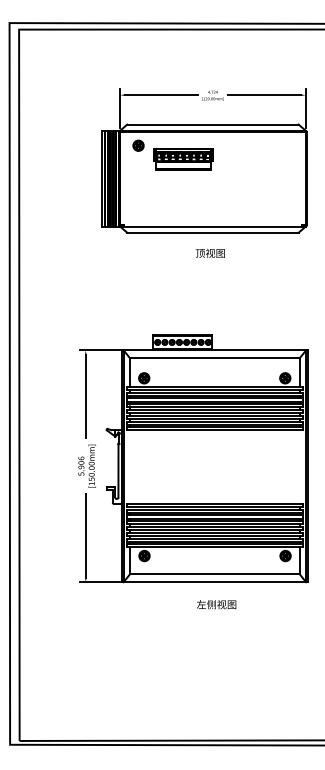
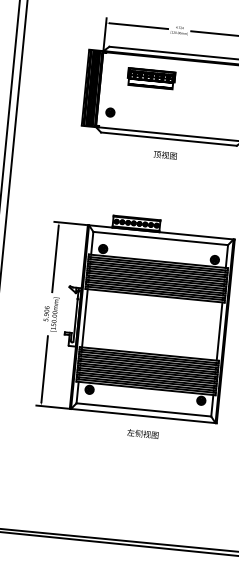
part: (138, 145) -> (110, 112), moved
line: (299, 466) -> (219, 330), added
line: (129, 469) -> (84, 320), added

